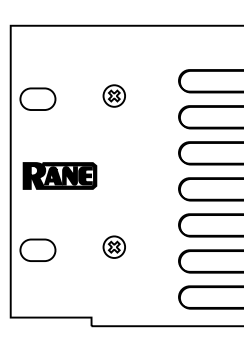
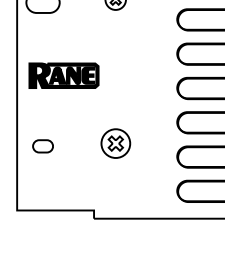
part: (113, 246) -> (114, 142), size x1.4
part: (37, 249) -> (42, 145), size x0.6

